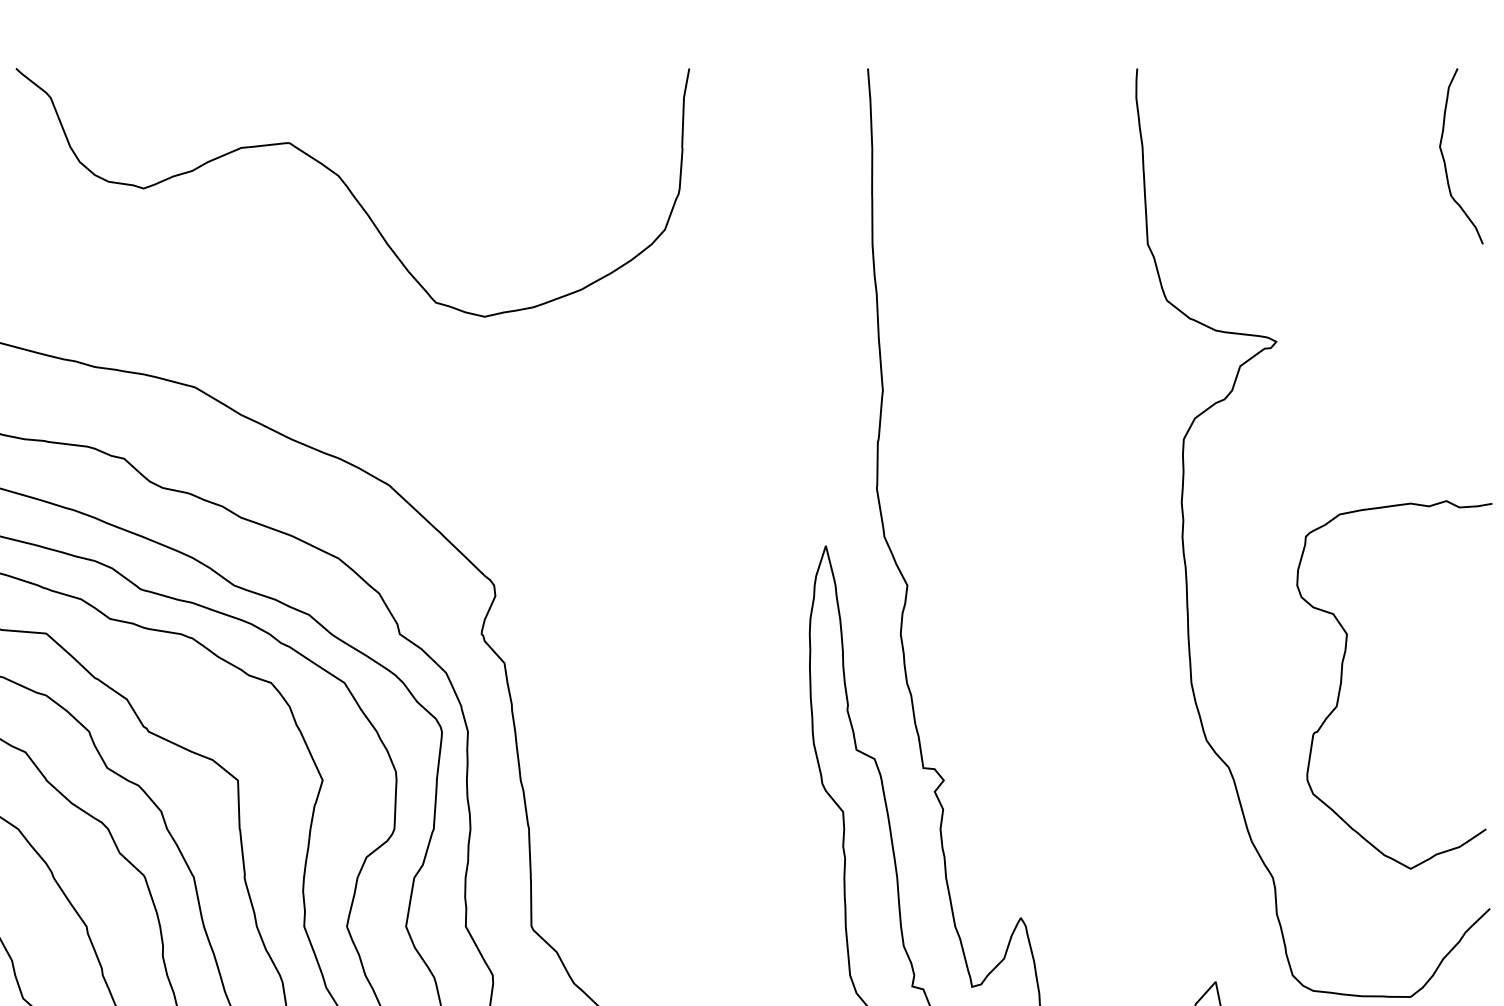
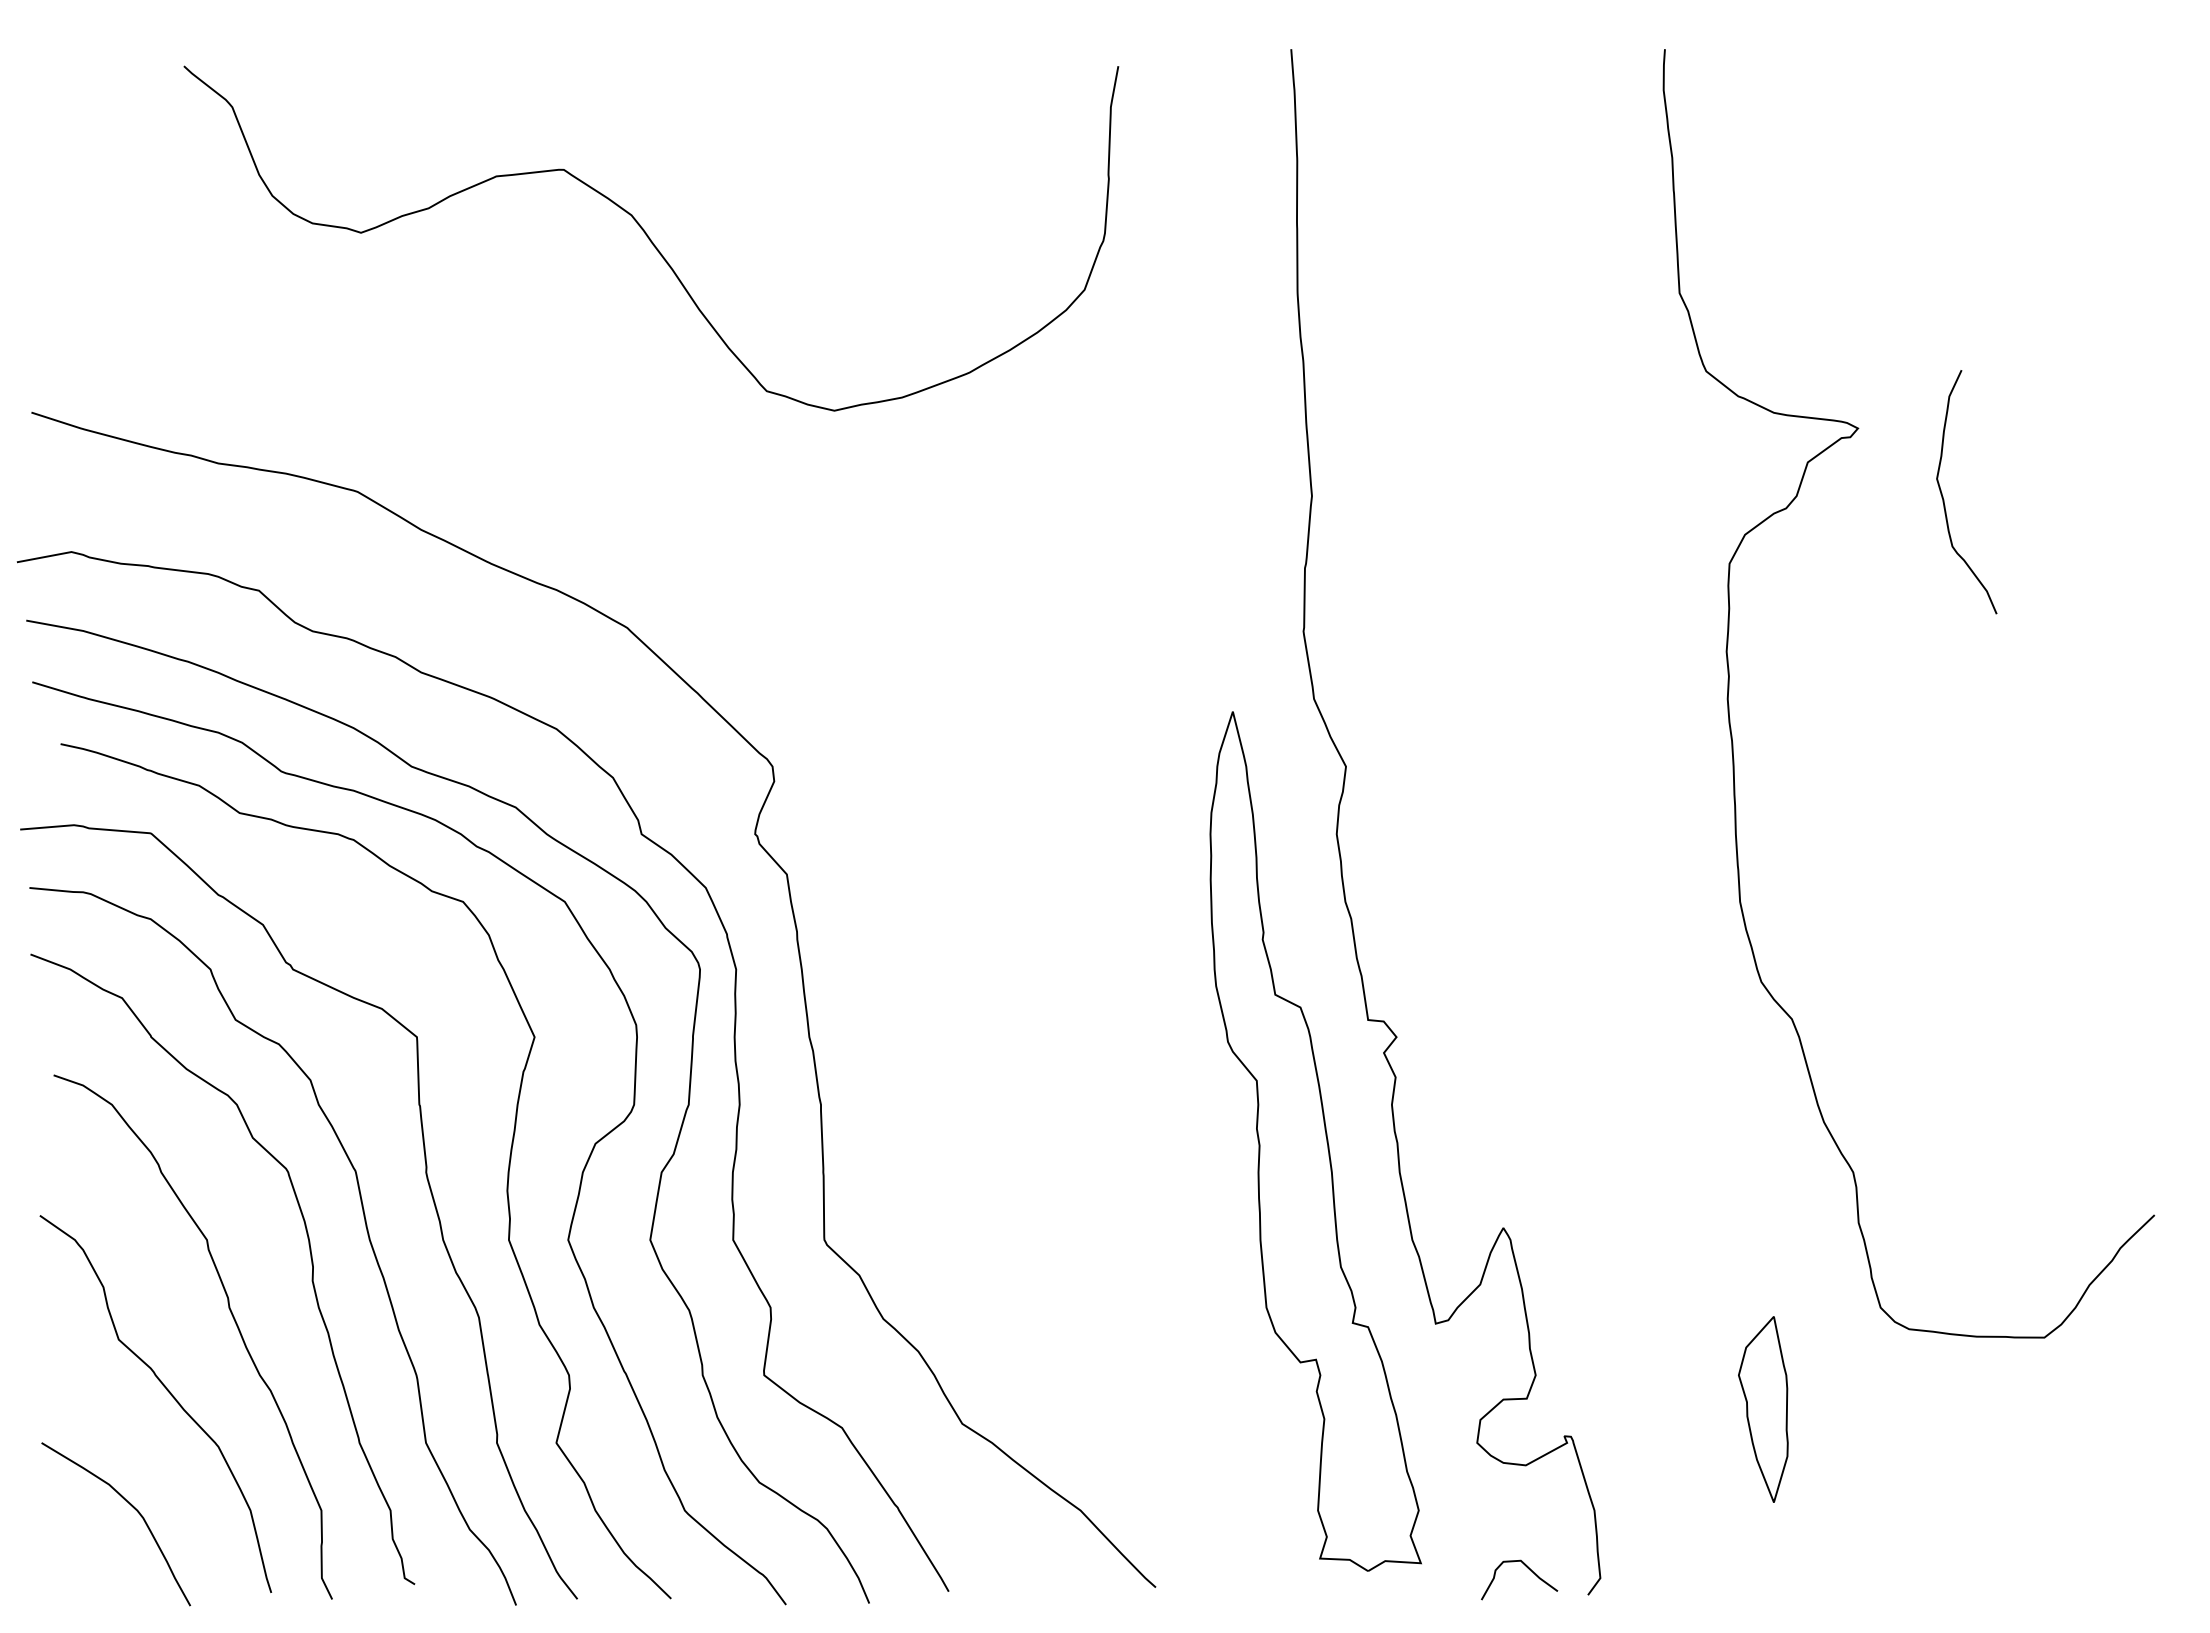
curve: (1445, 161) -> (1944, 499), moved
curve: (352, 192) -> (650, 238), moved
curve: (1342, 678) -> (1949, 895), removed

